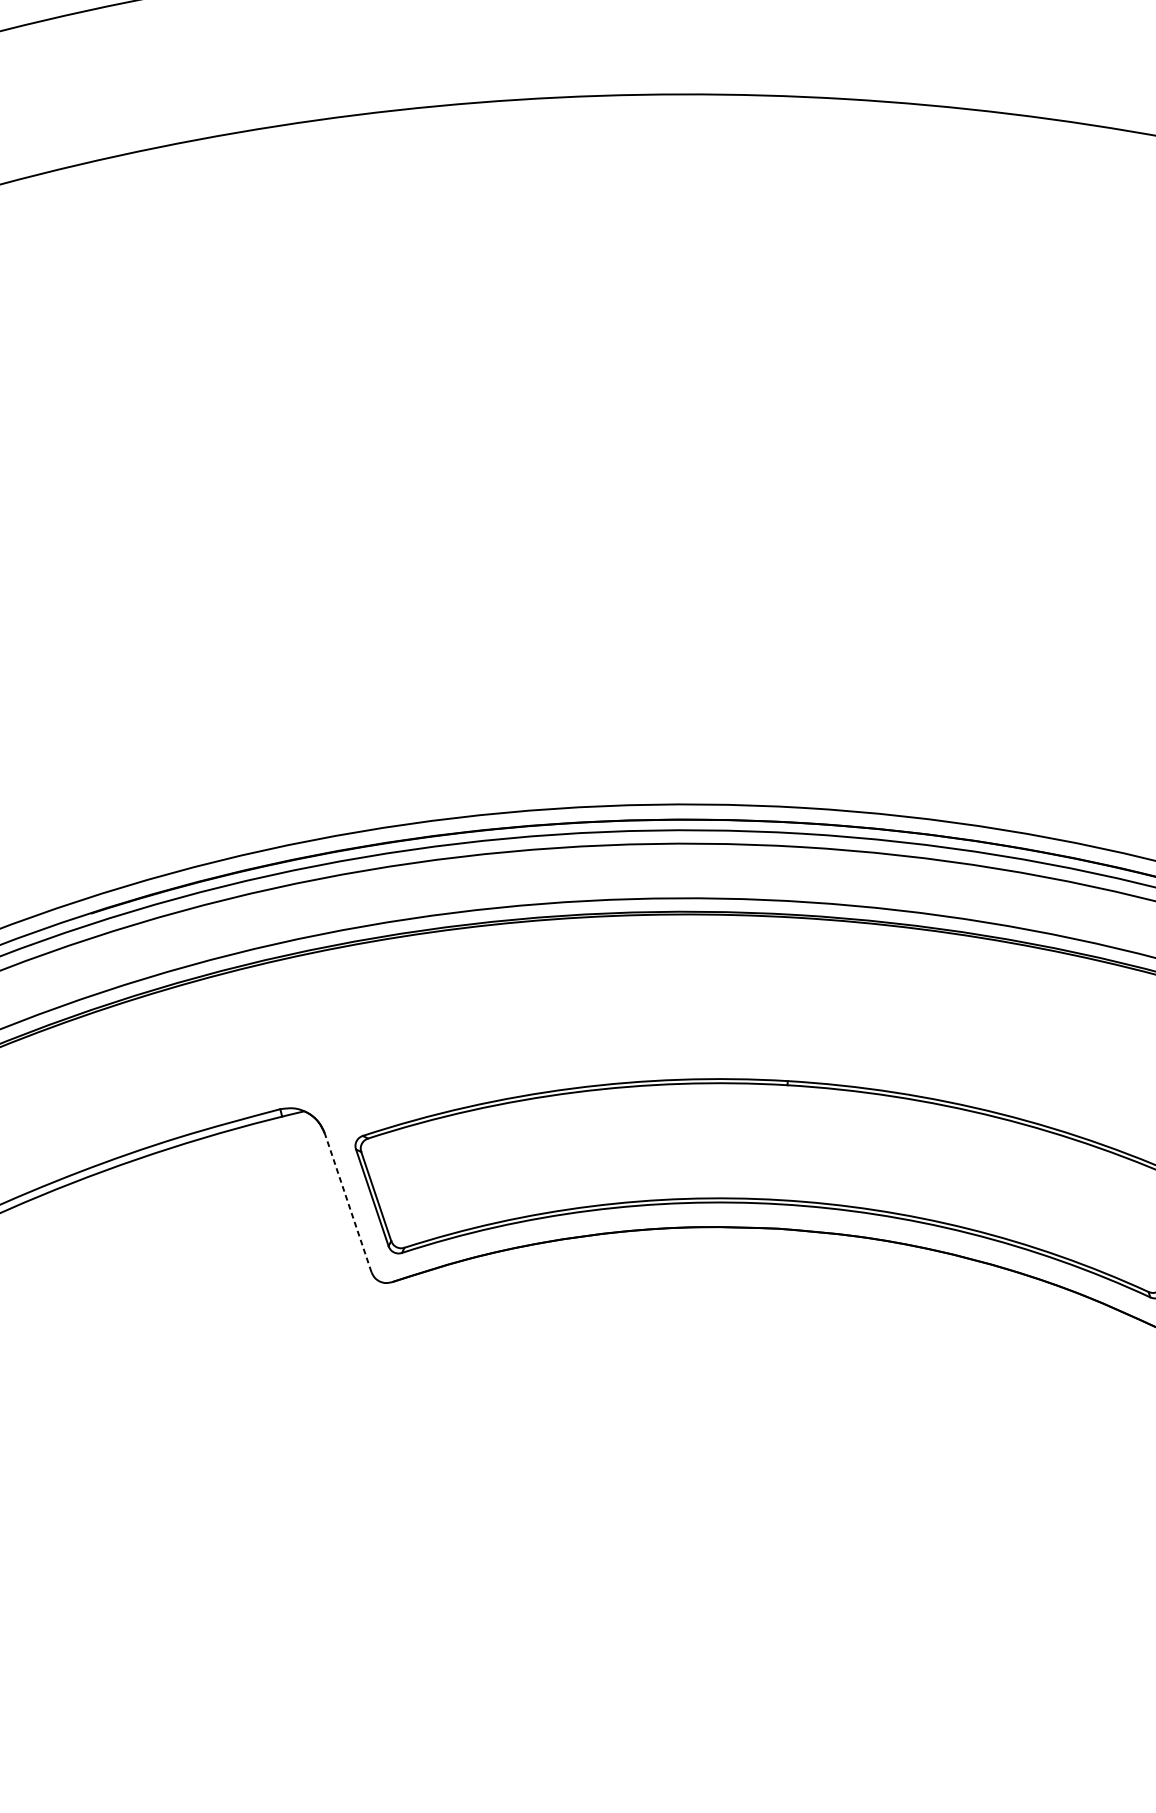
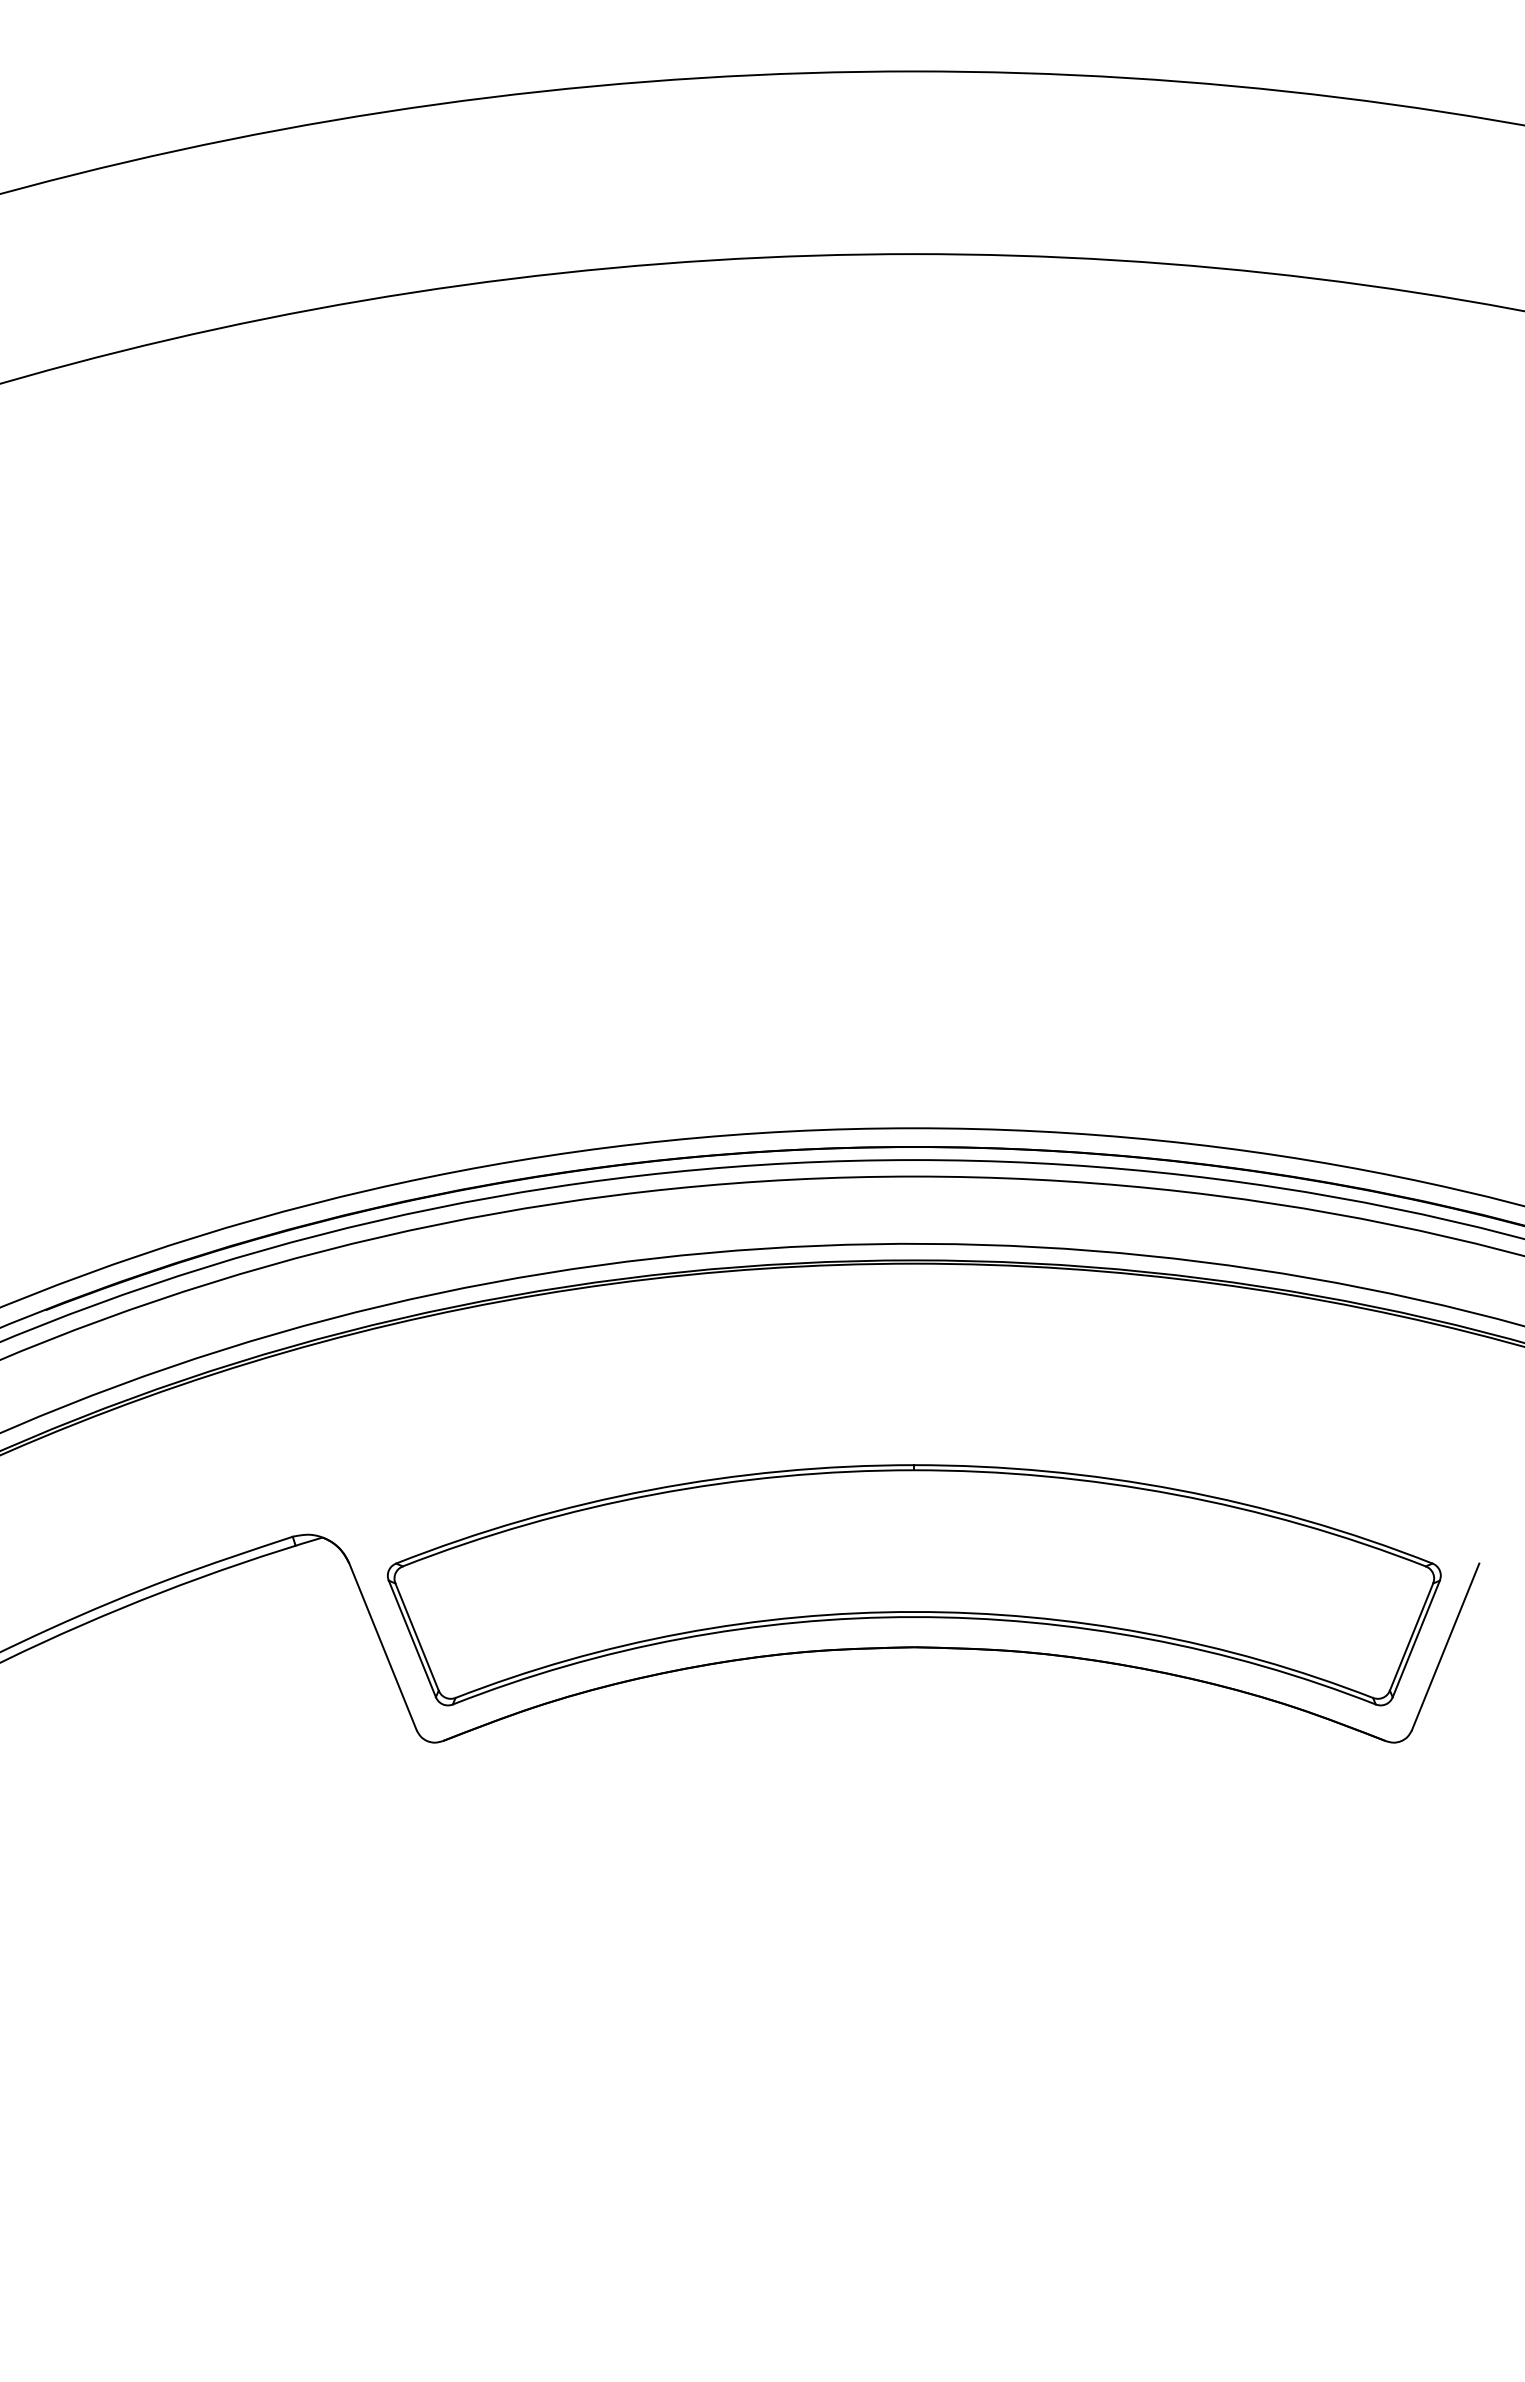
line: (348, 1202) -> (383, 1646), dashed -> solid

